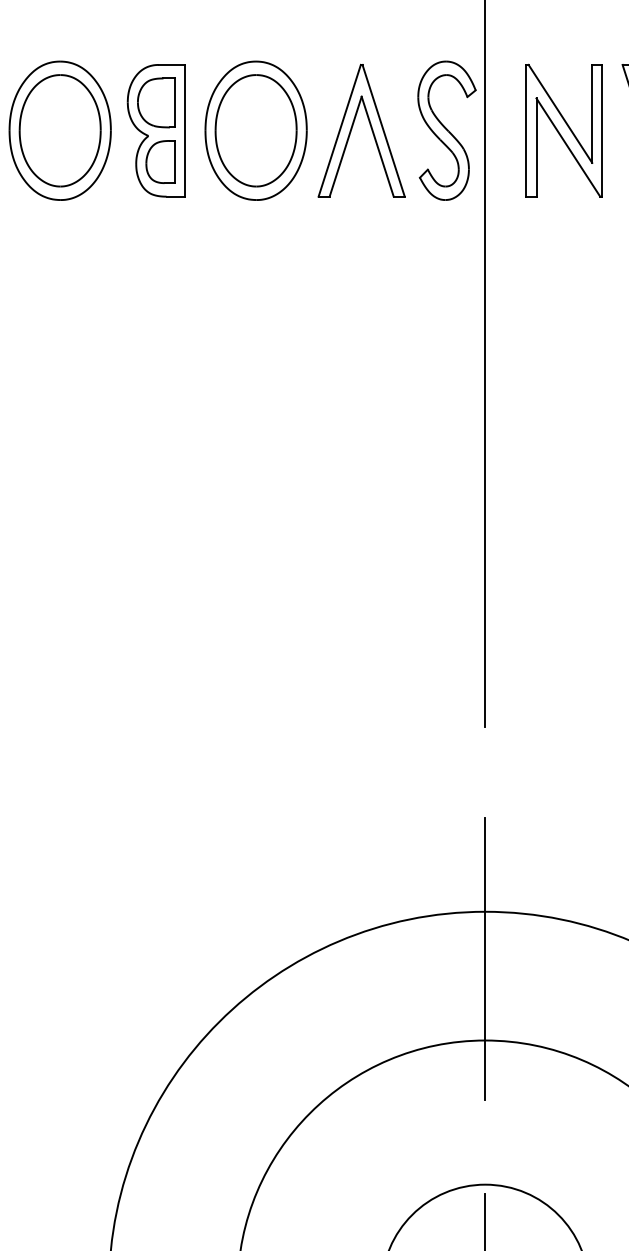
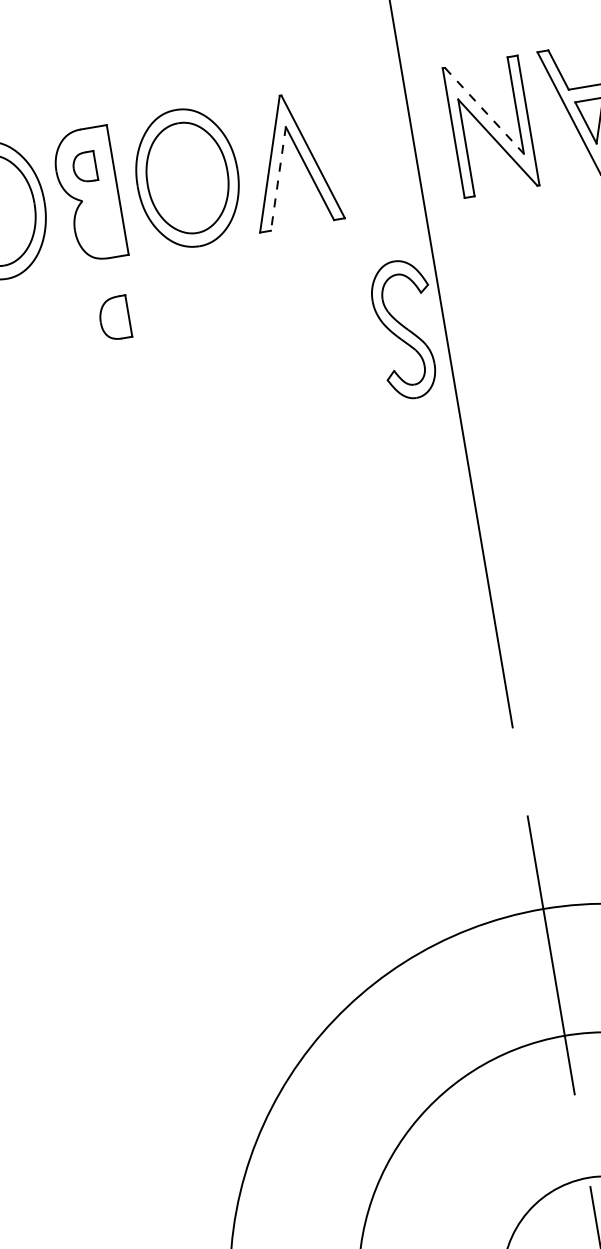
part: (156, 102) -> (84, 166), size x0.6
line: (560, 114) -> (484, 111), solid -> dashed
part: (446, 130) -> (405, 329), moved
line: (345, 147) -> (278, 179), solid -> dashed
part: (160, 161) -> (114, 317), moved

